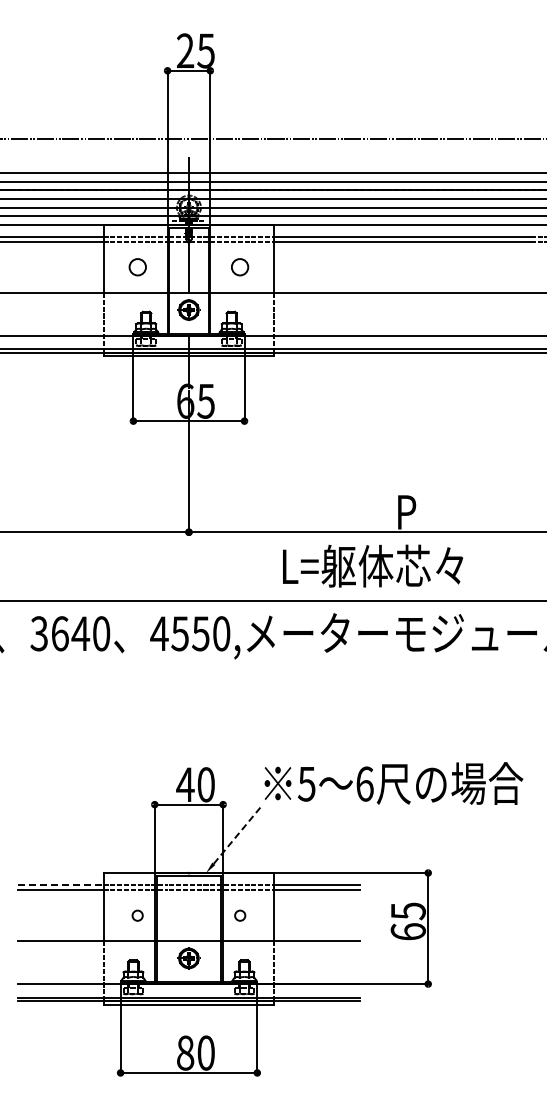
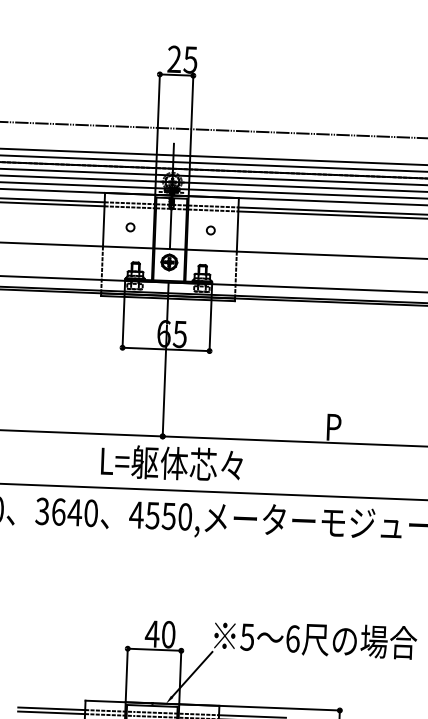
circle: (137, 267) -> (130, 227), size x0.62
circle: (240, 267) -> (211, 230), size x0.62
text: (373, 565) -> (172, 462), moved
line: (238, 833) -> (192, 673), dashed -> solid
line: (60, 884) -> (51, 708), dashed -> solid

